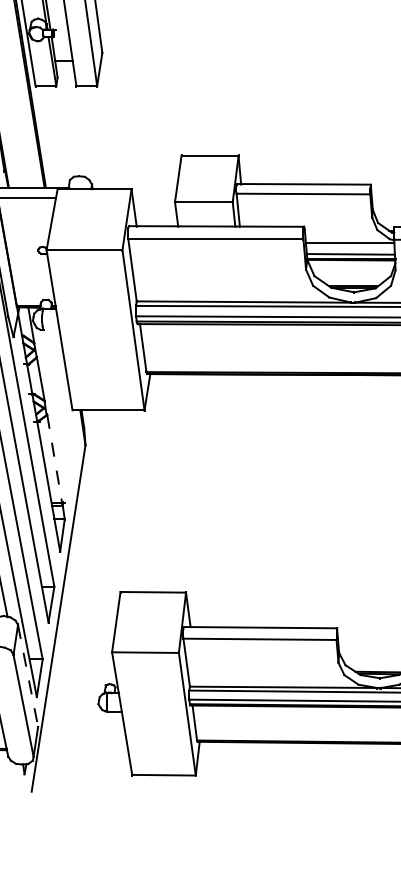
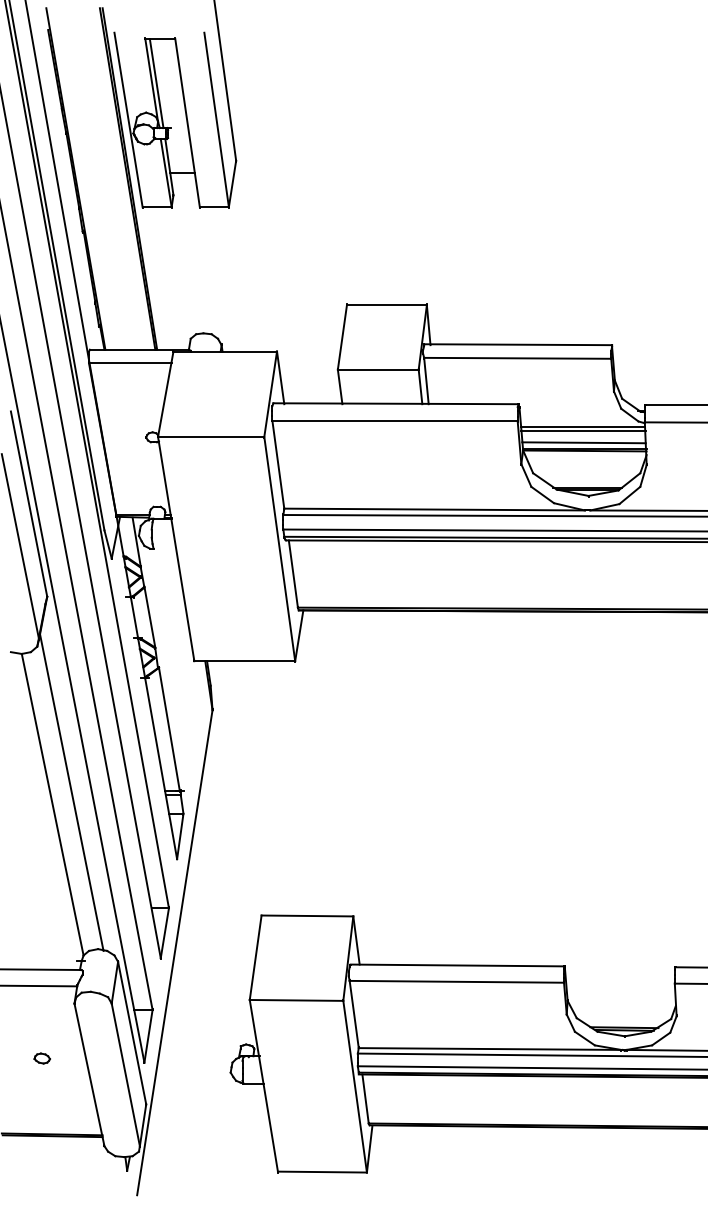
line: (350, 246) -> (583, 431), added
line: (54, 459) -> (169, 729), dashed -> solid
line: (28, 676) -> (132, 1033), dashed -> solid

